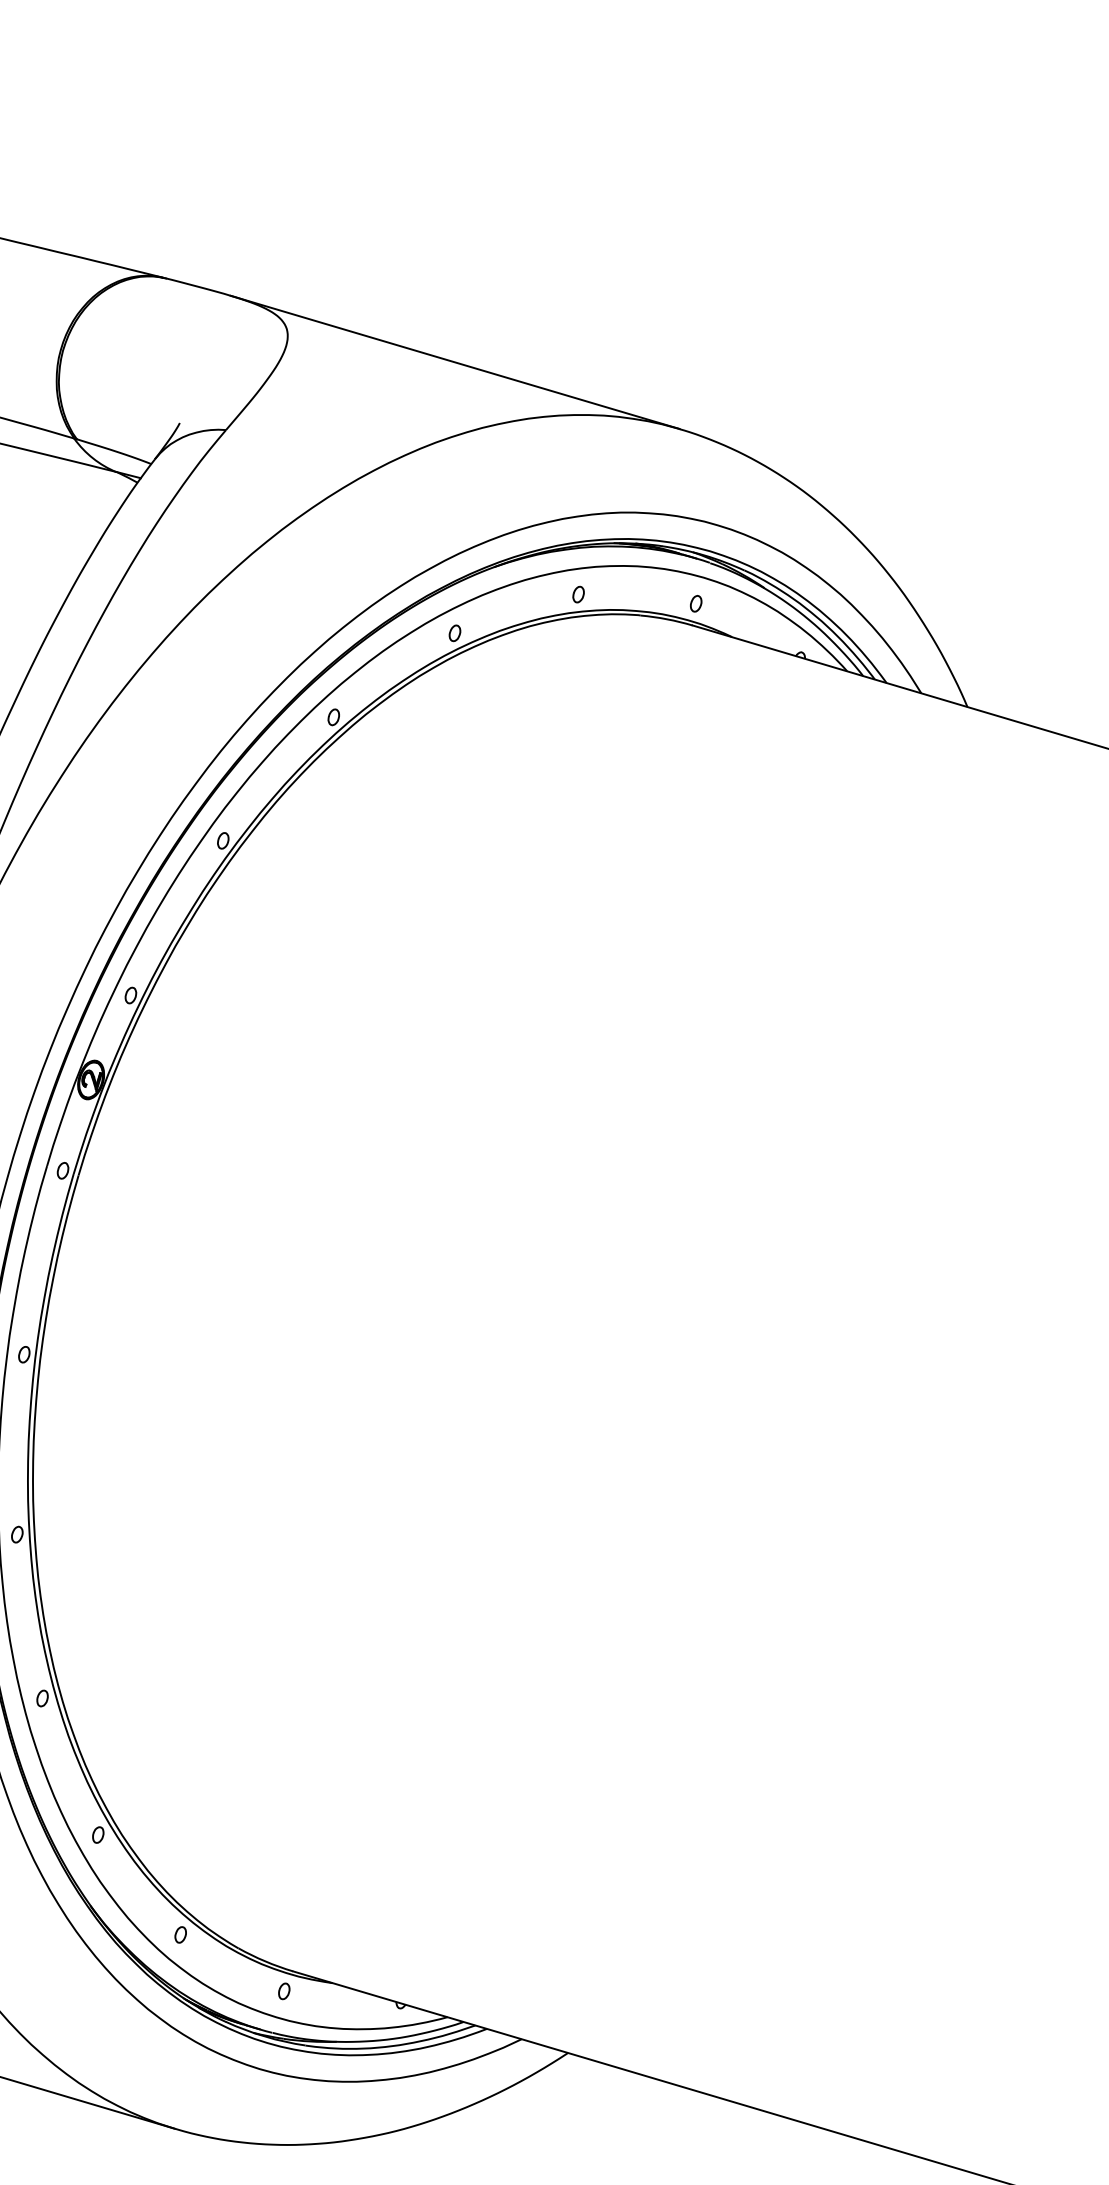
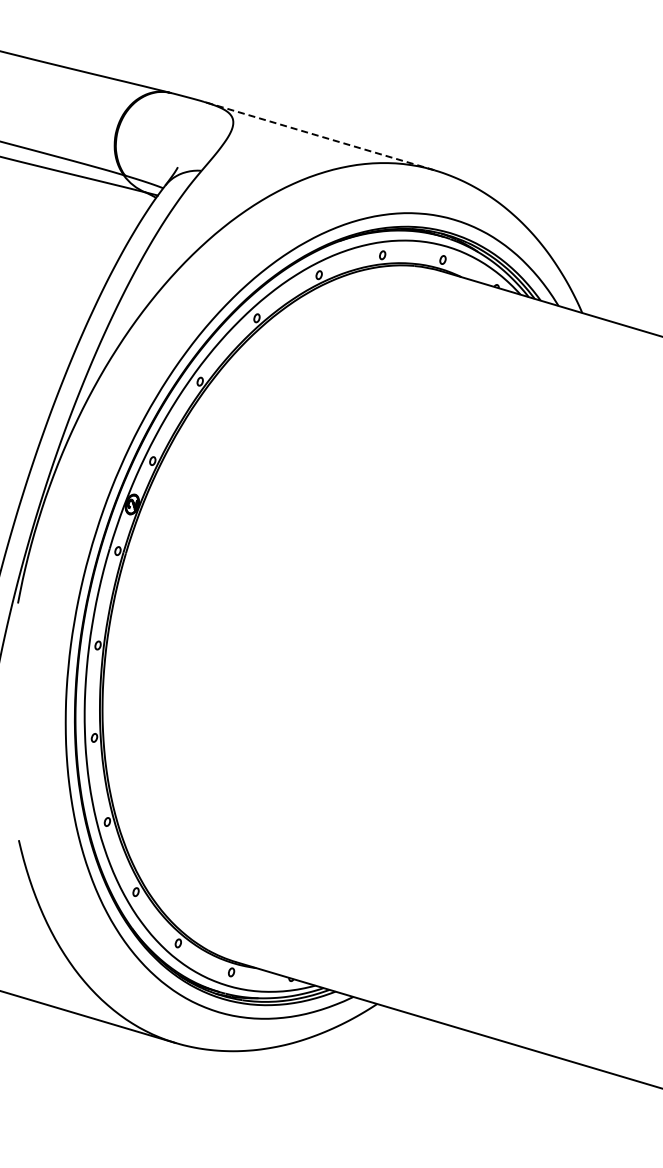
line: (453, 361) -> (318, 135), solid -> dashed

